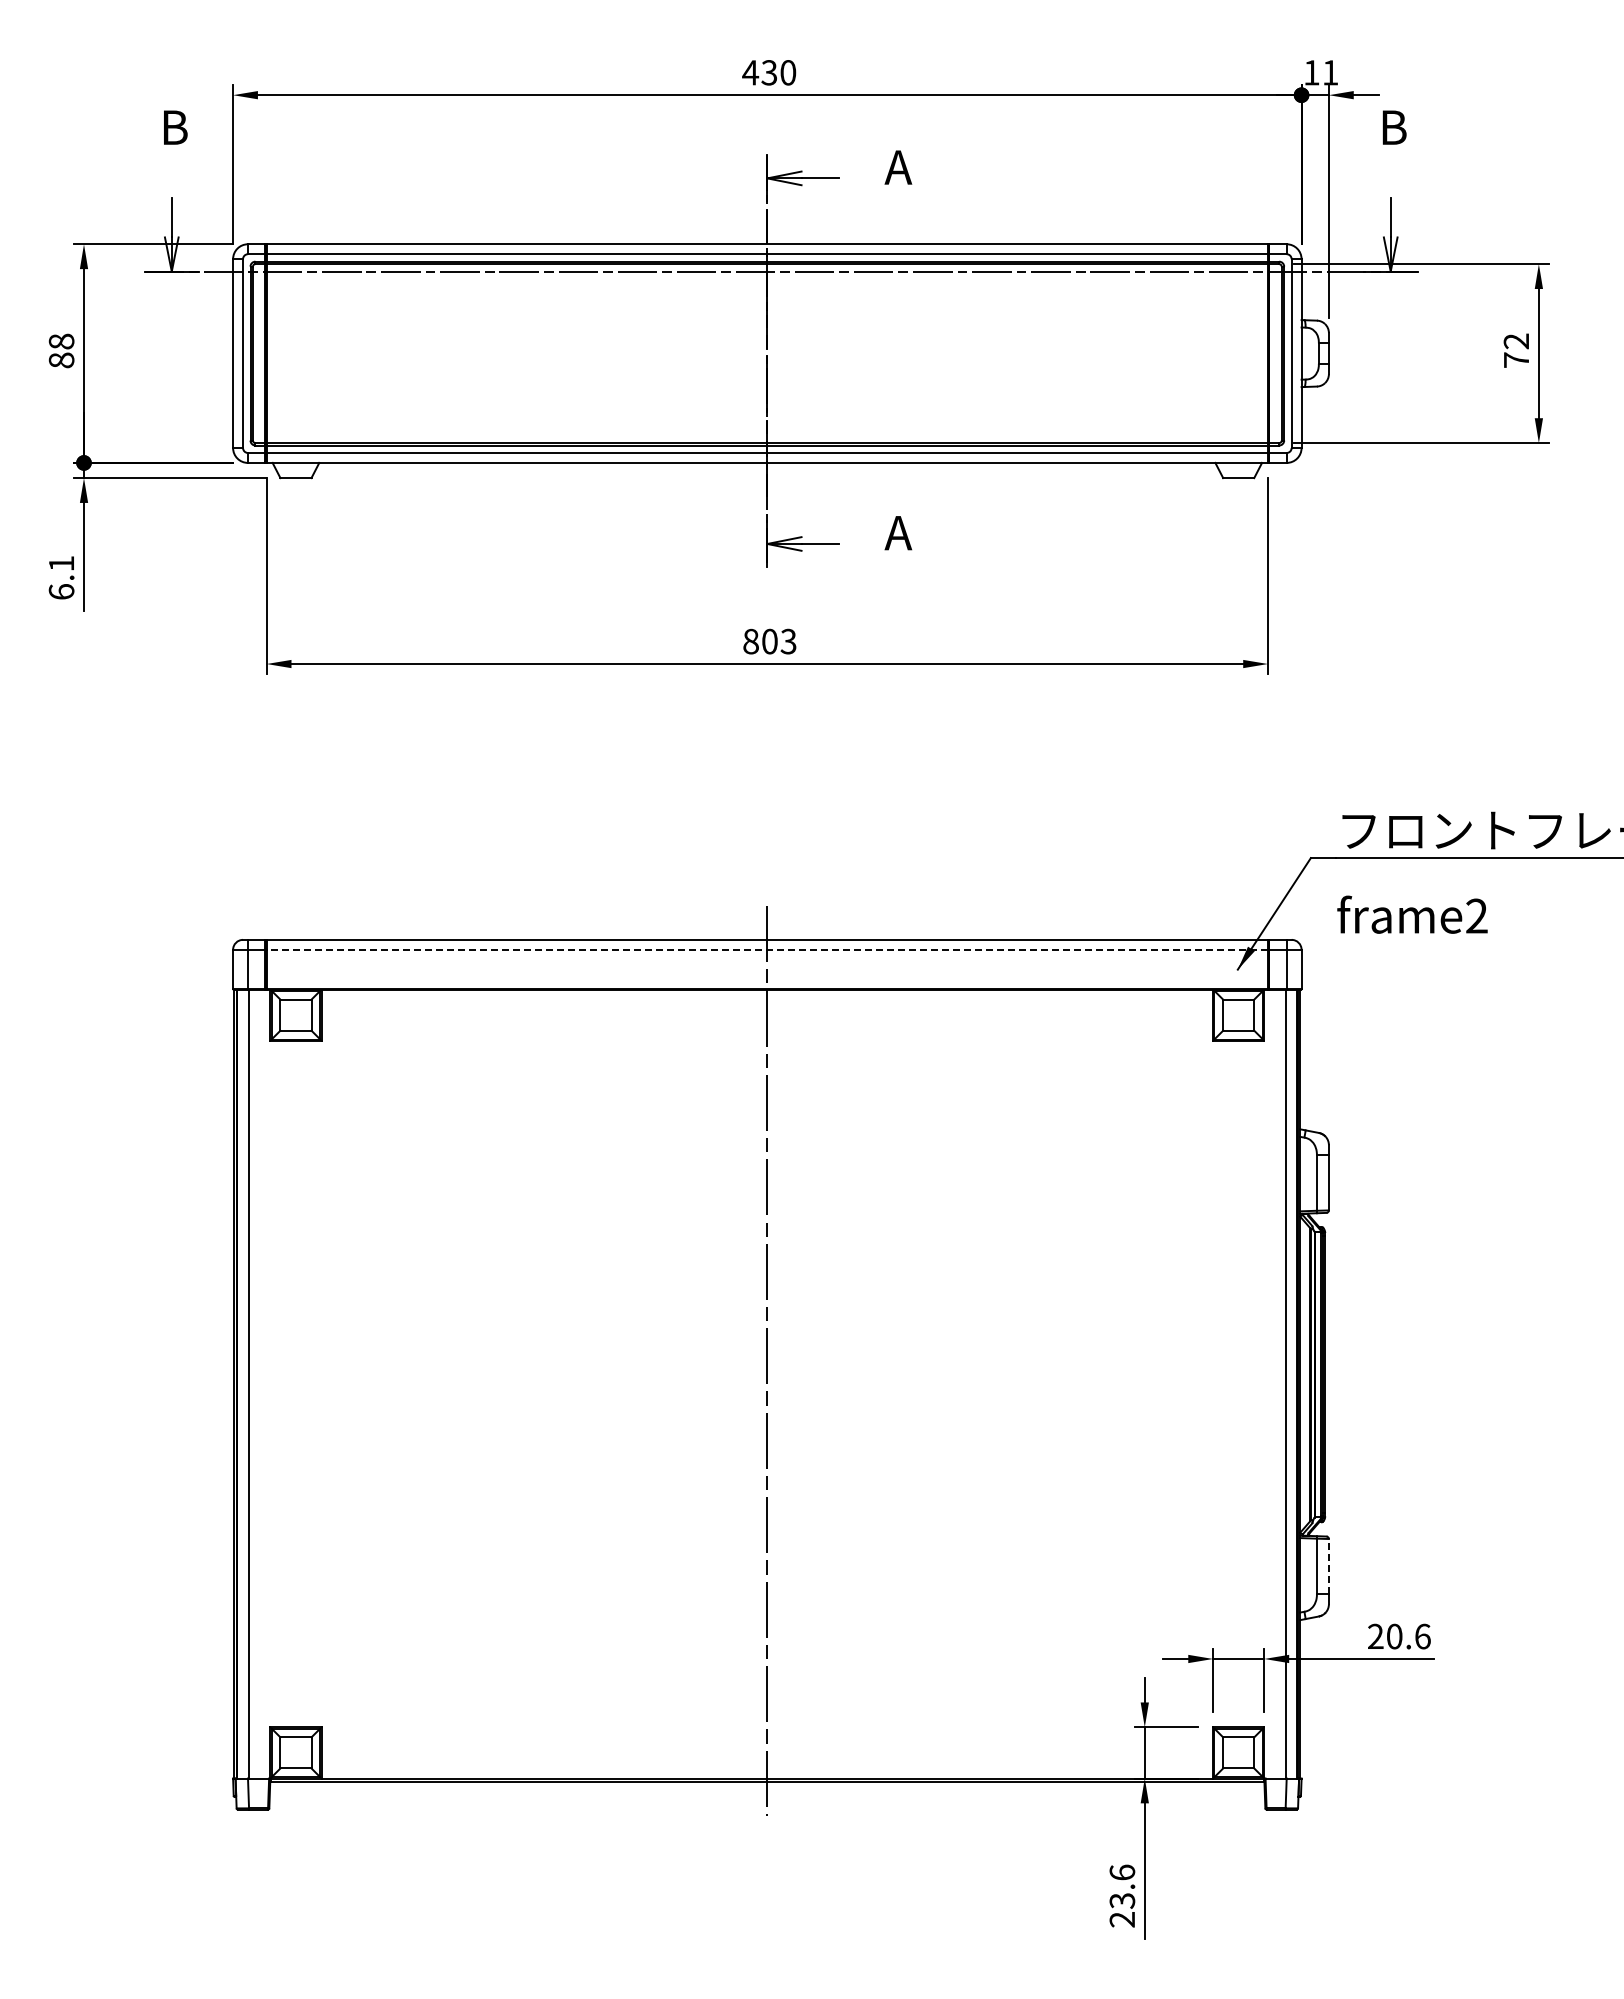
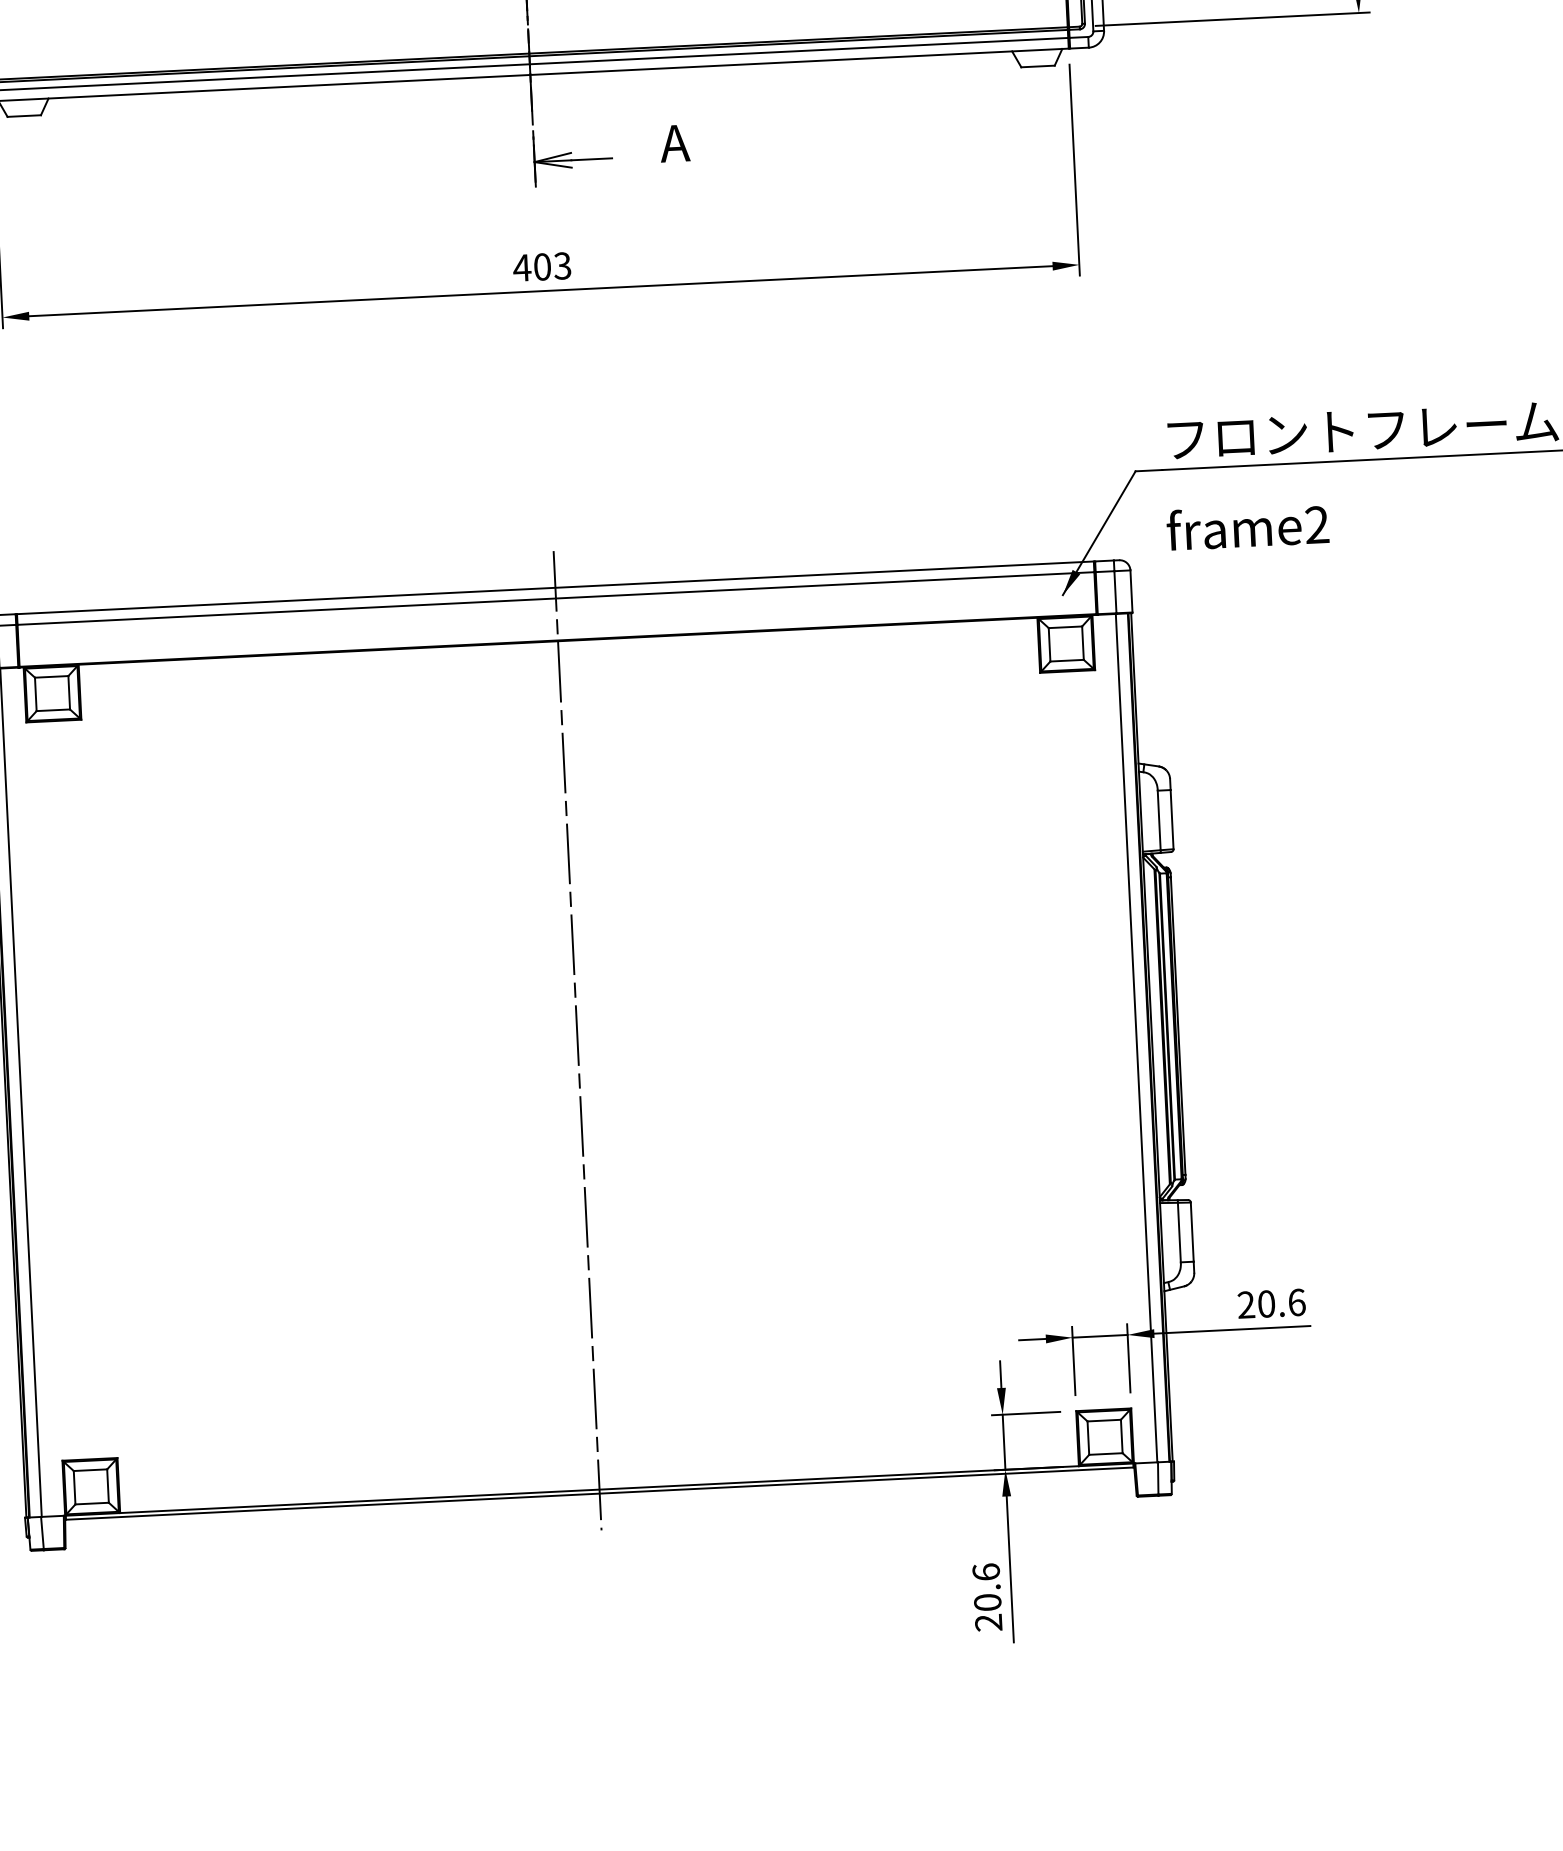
text: (750, 641) -> (521, 267), 803 -> 403
line: (767, 949) -> (556, 598), dashed -> solid
line: (1328, 1566) -> (1191, 1232), dashed -> solid
text: (1122, 1900) -> (987, 1602), 23.6 -> 20.6

